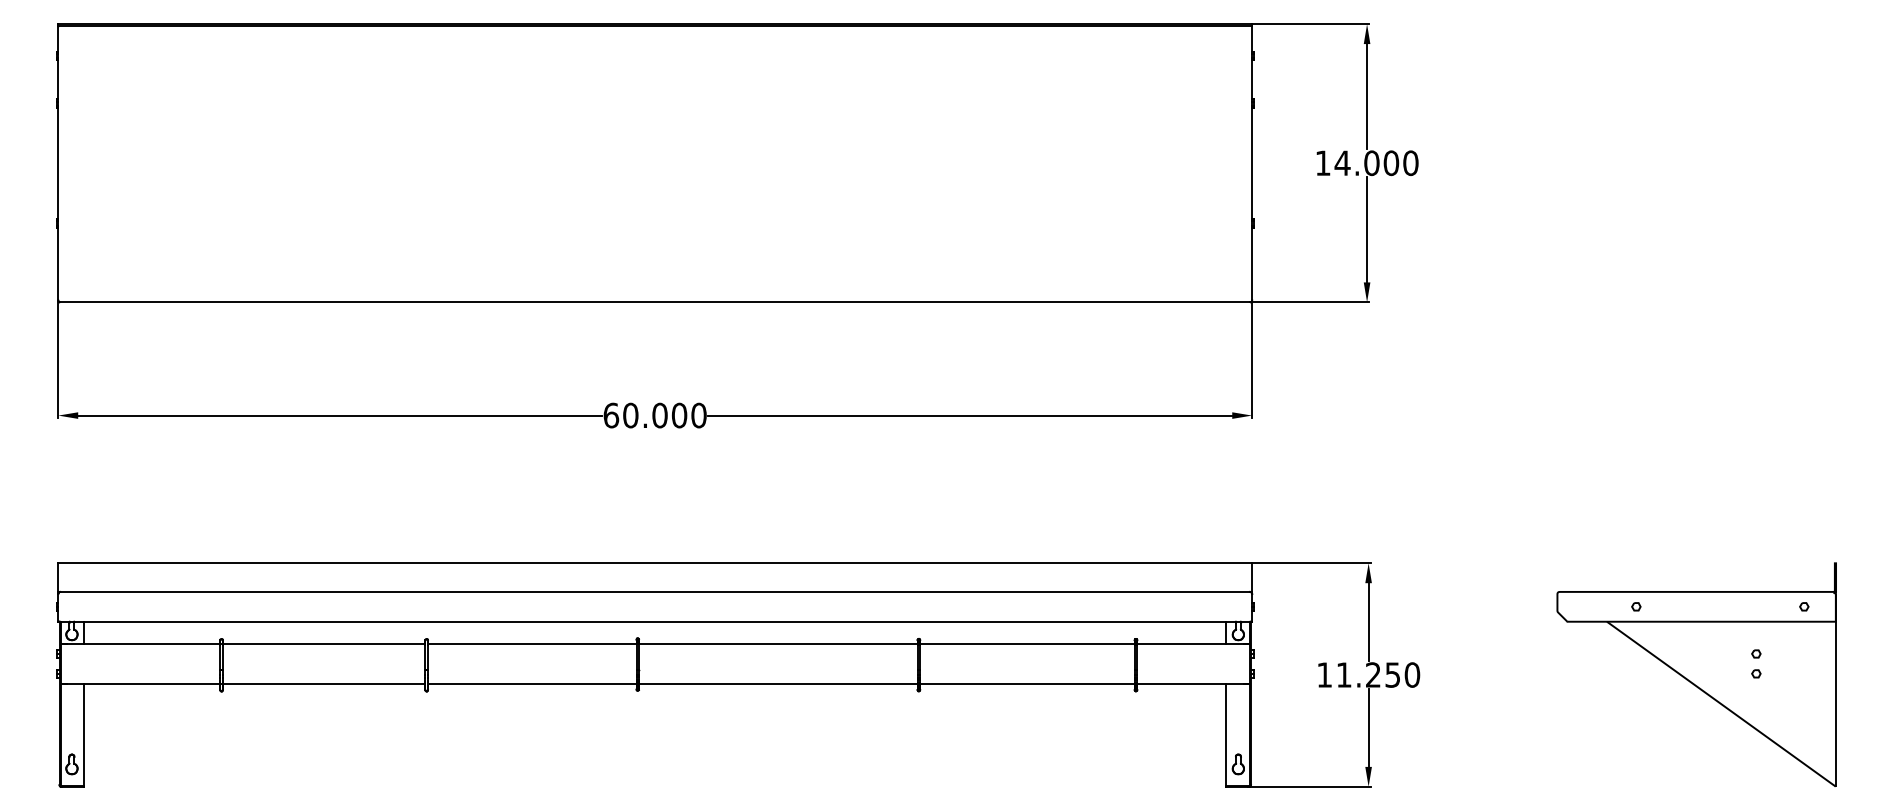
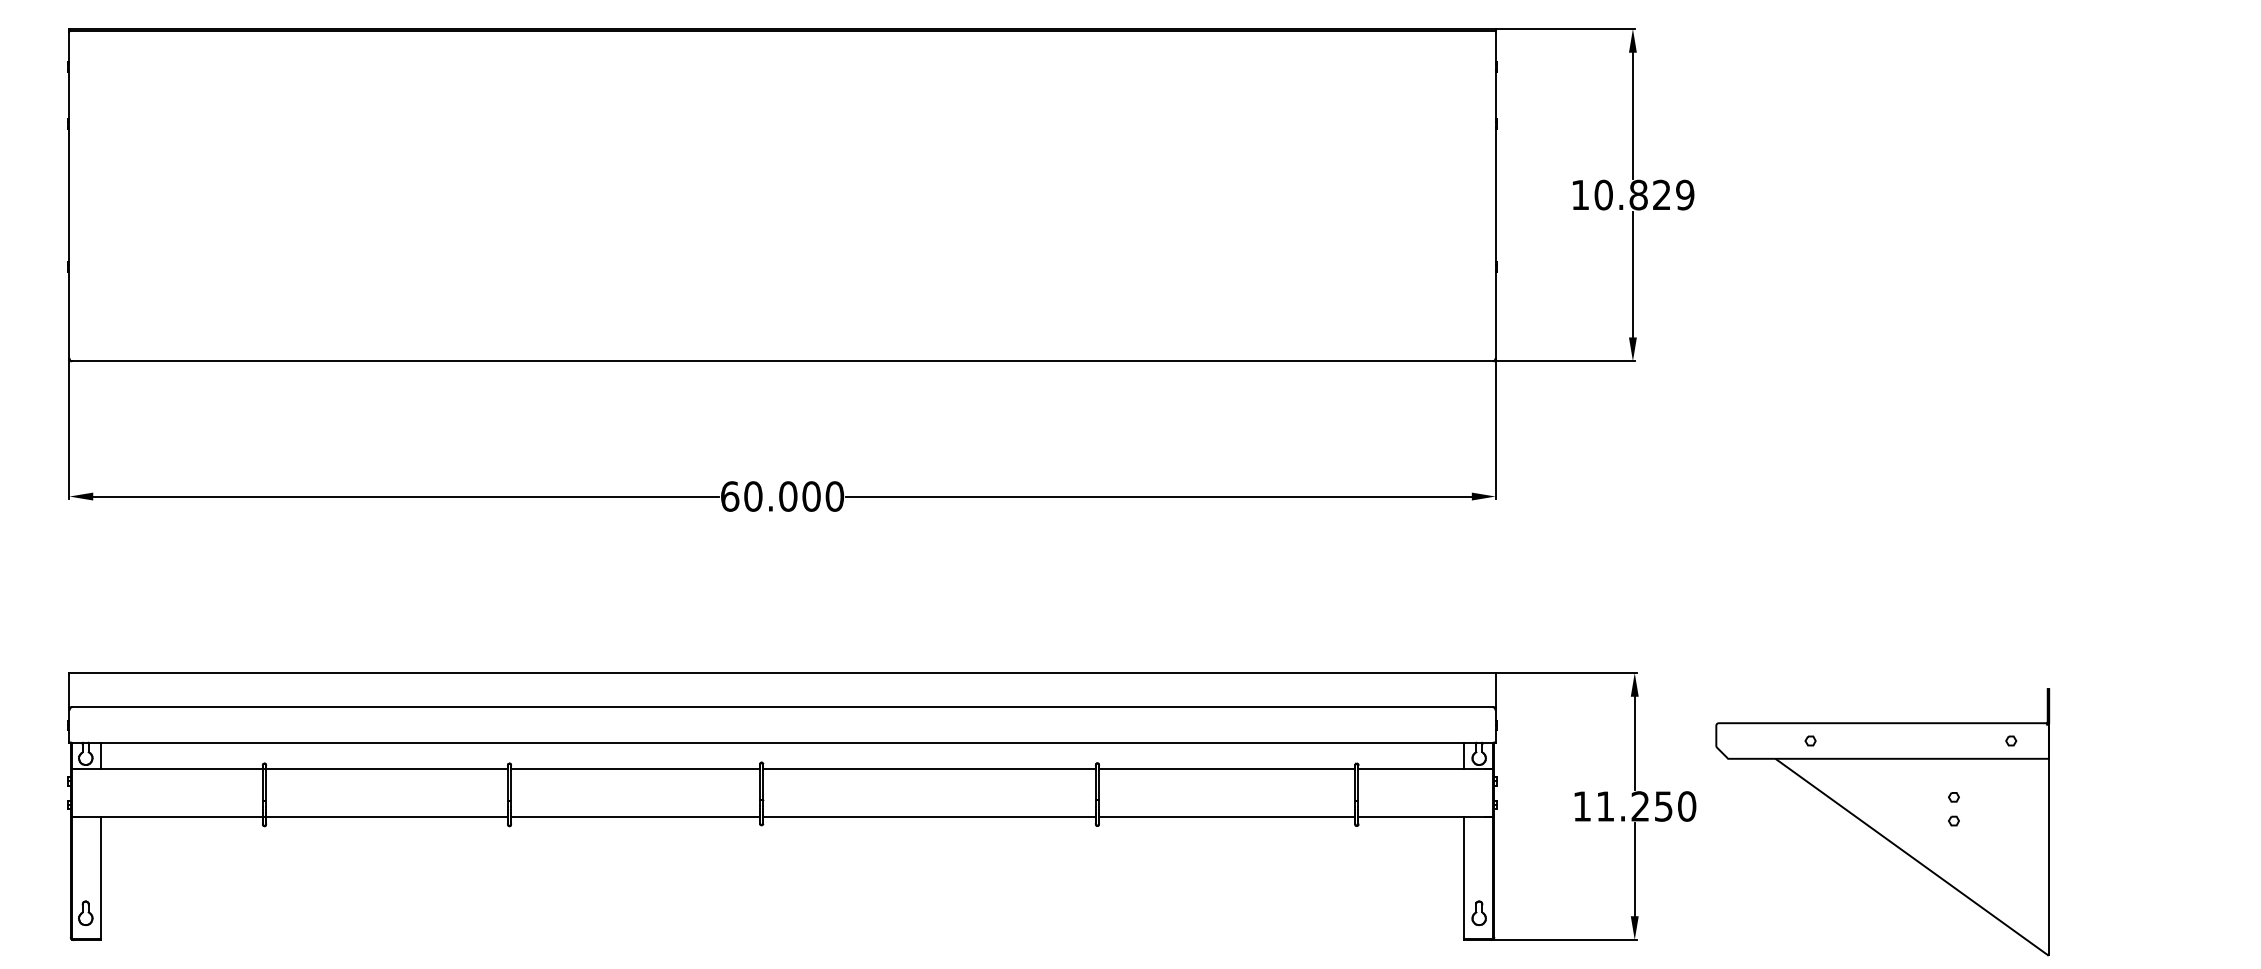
text: (1376, 162) -> (1644, 194), 14.000 -> 10.829
part: (1696, 675) -> (1882, 822), moved

